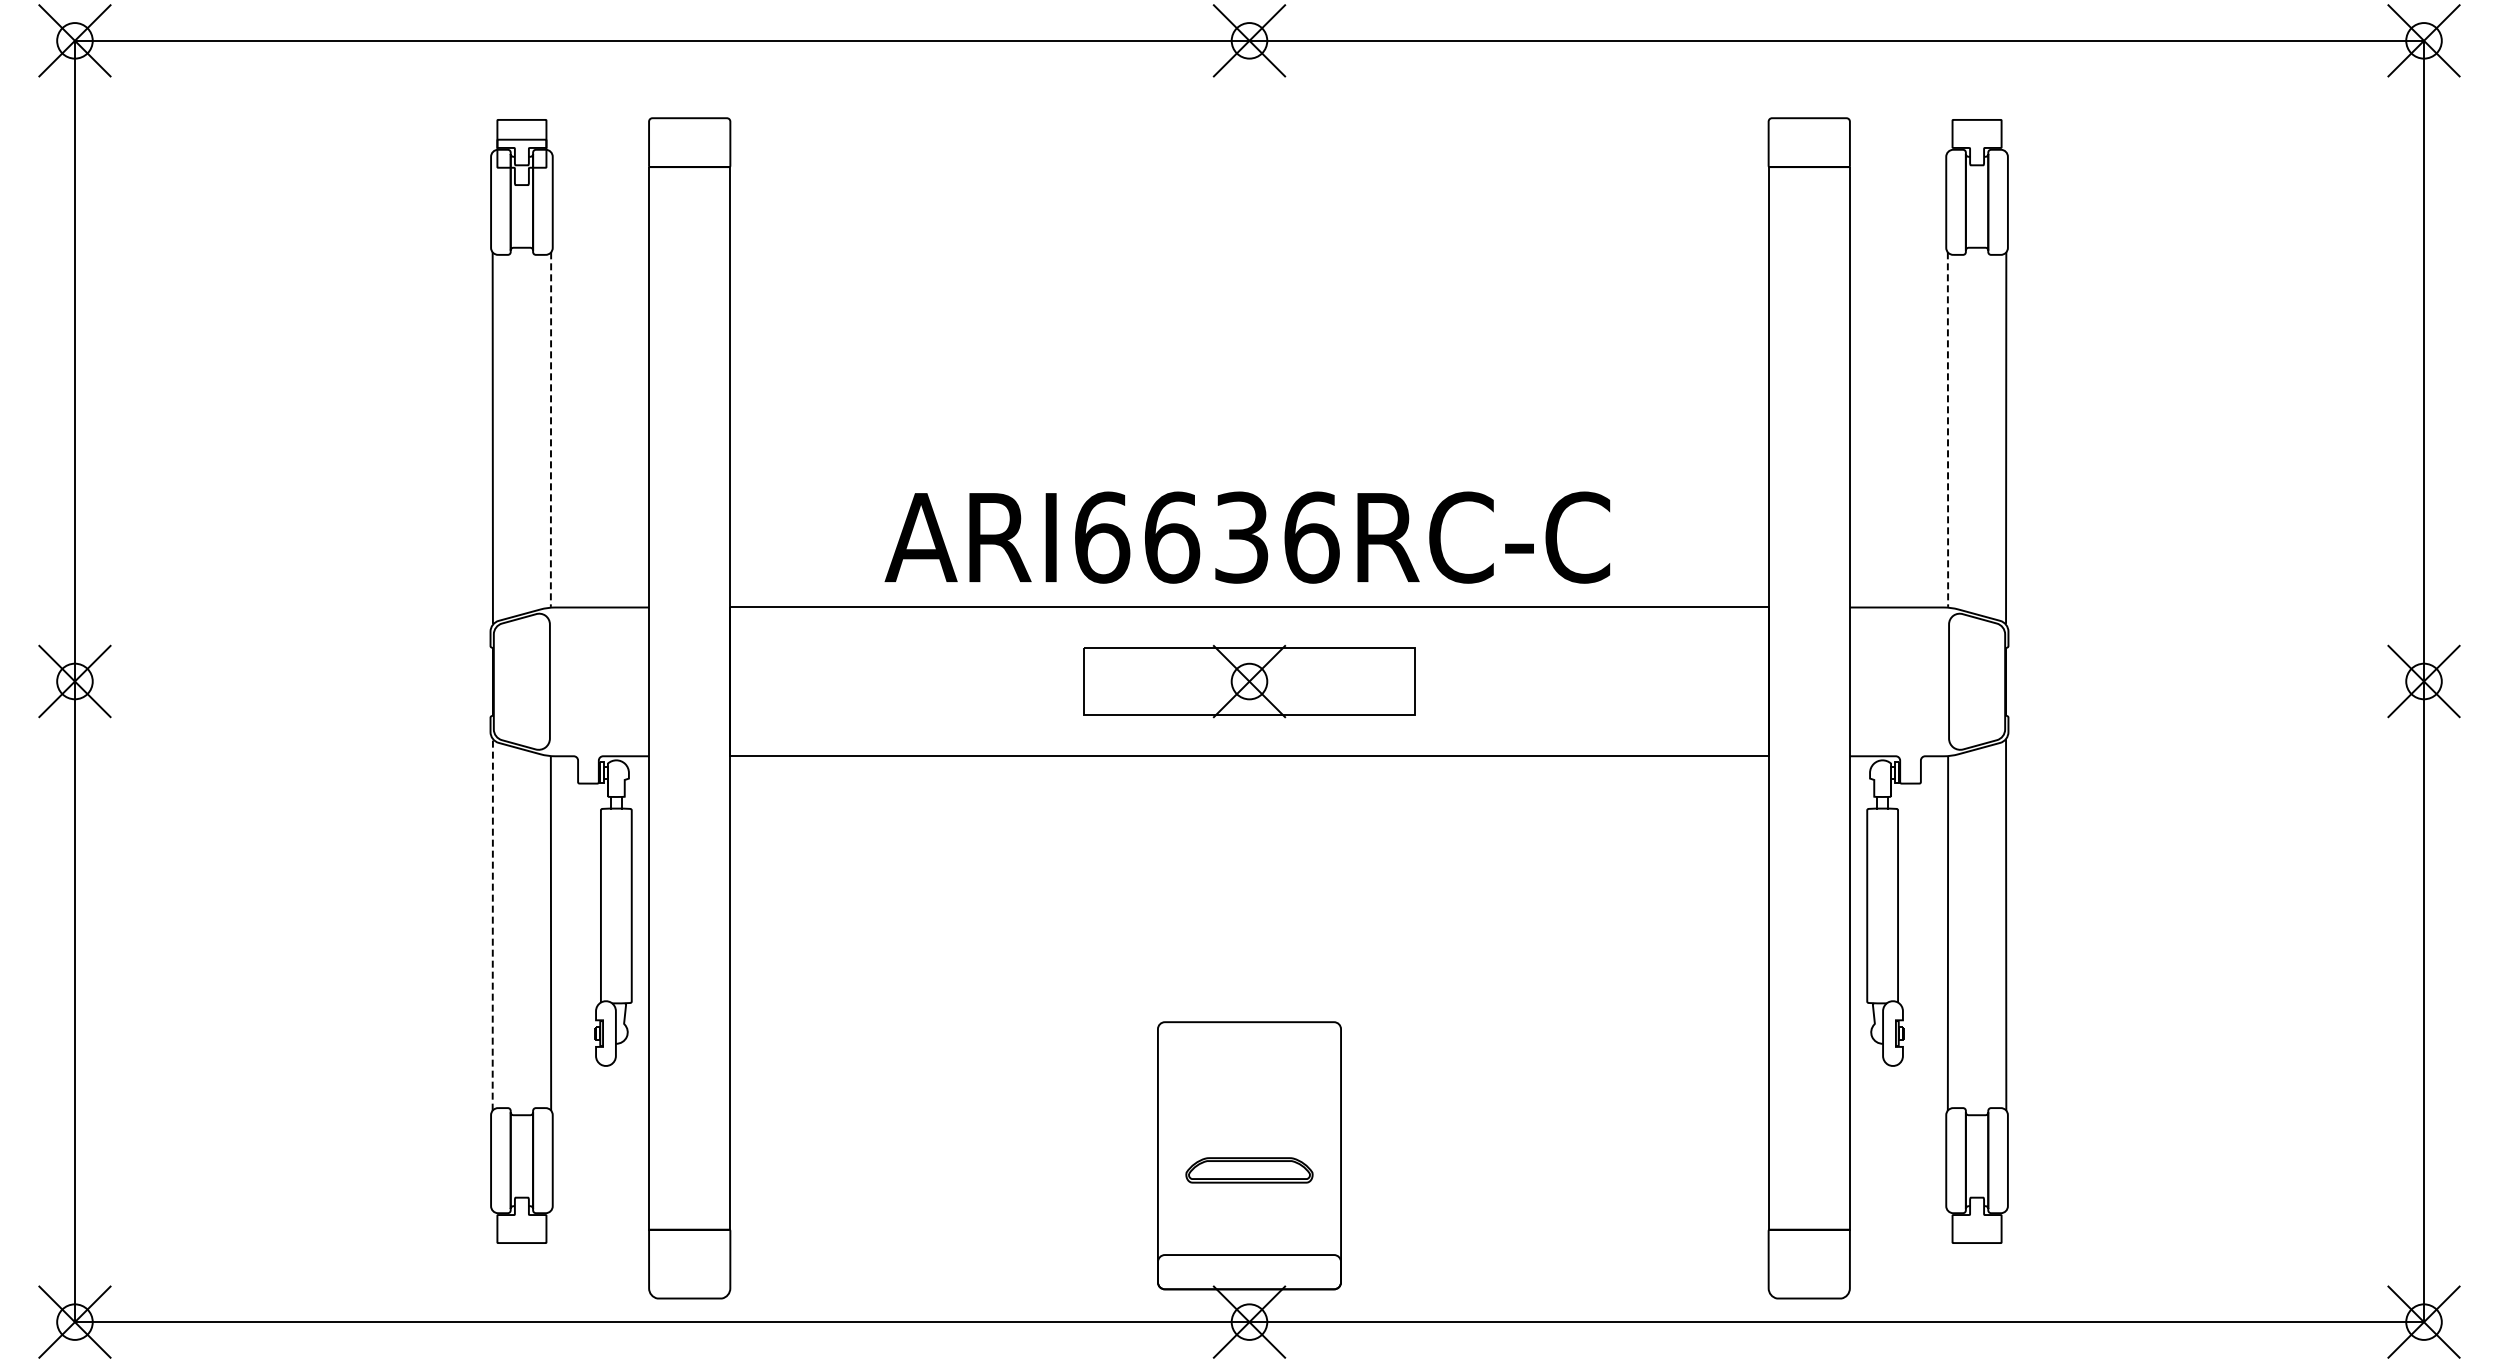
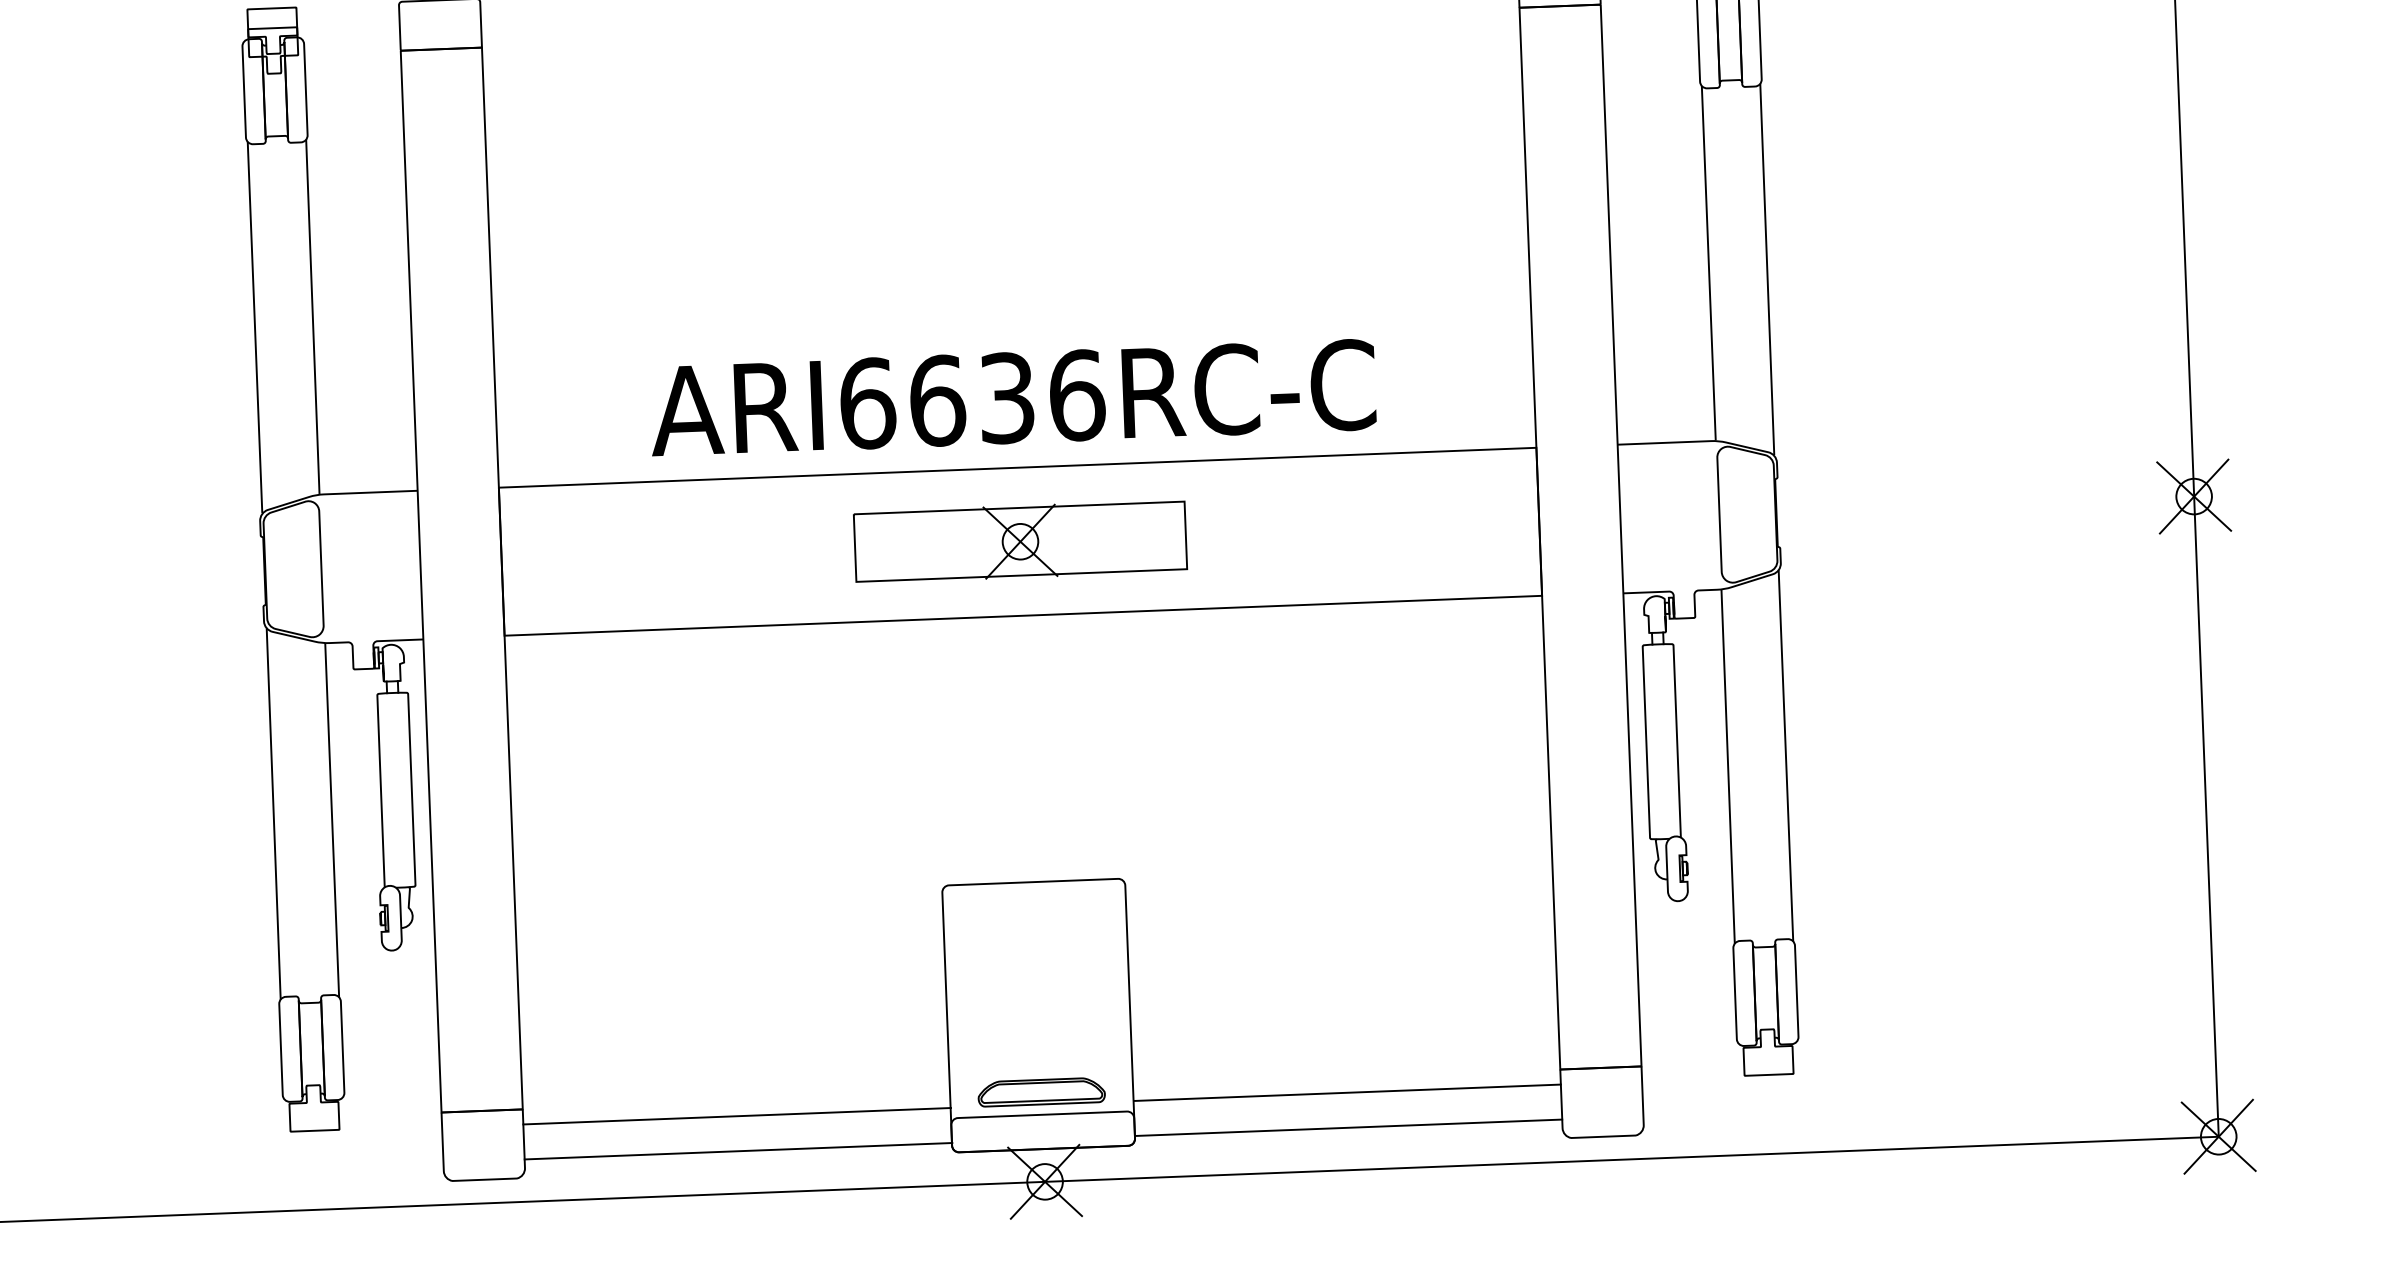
line: (551, 430) -> (313, 317), dashed -> solid
line: (1947, 430) -> (1708, 264), dashed -> solid
line: (492, 924) -> (273, 813), dashed -> solid
part: (1249, 1170) -> (1041, 1092), moved
line: (944, 1244) -> (737, 1115), added
line: (1554, 1244) -> (1346, 1092), added
line: (944, 1279) -> (738, 1150), added
line: (1554, 1279) -> (1348, 1127), added

